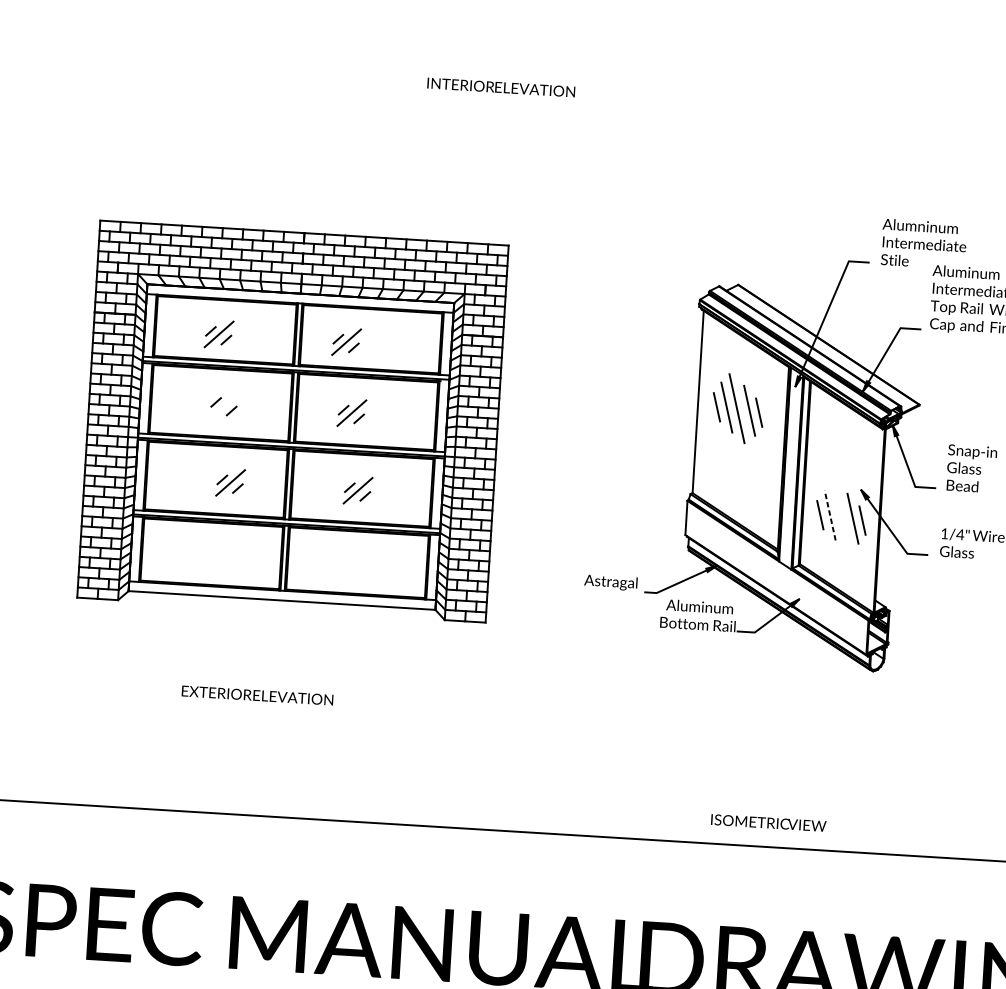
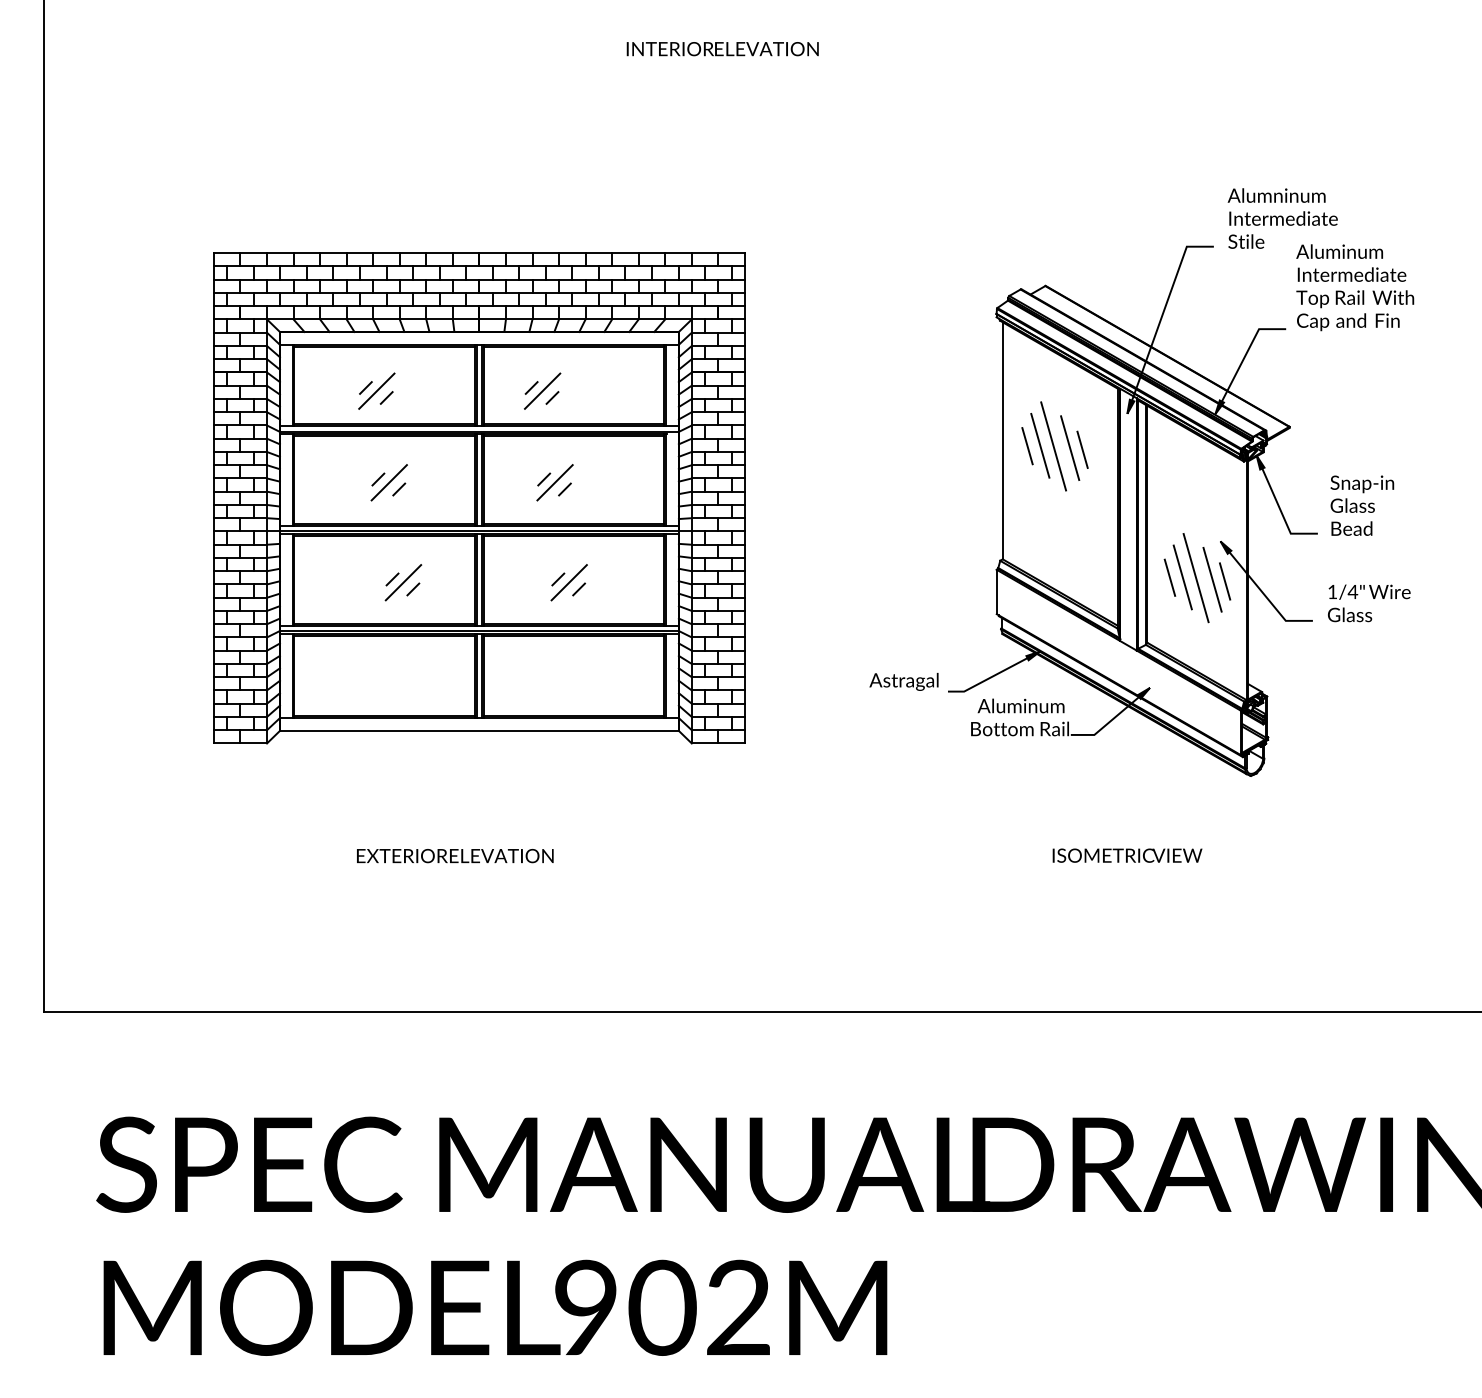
line: (223, 405) -> (388, 482), added
line: (830, 514) -> (1182, 576), dashed -> solid
line: (839, 516) -> (1195, 578), added
text: (768, 822) -> (1127, 855), moved

